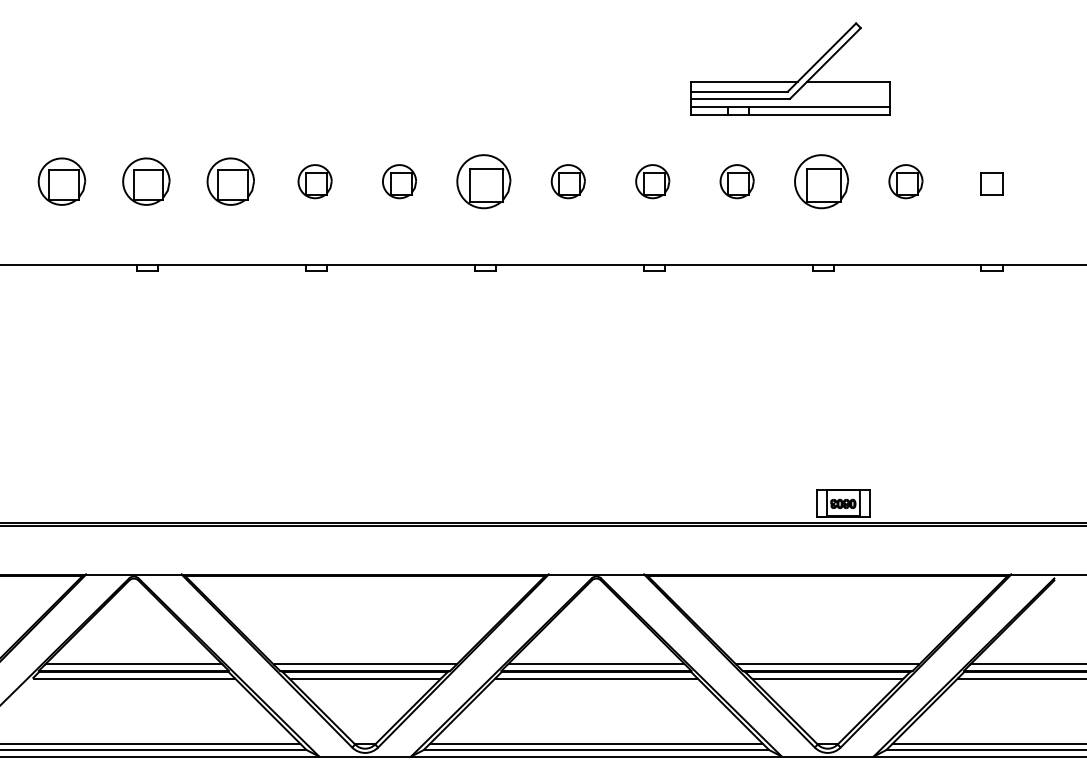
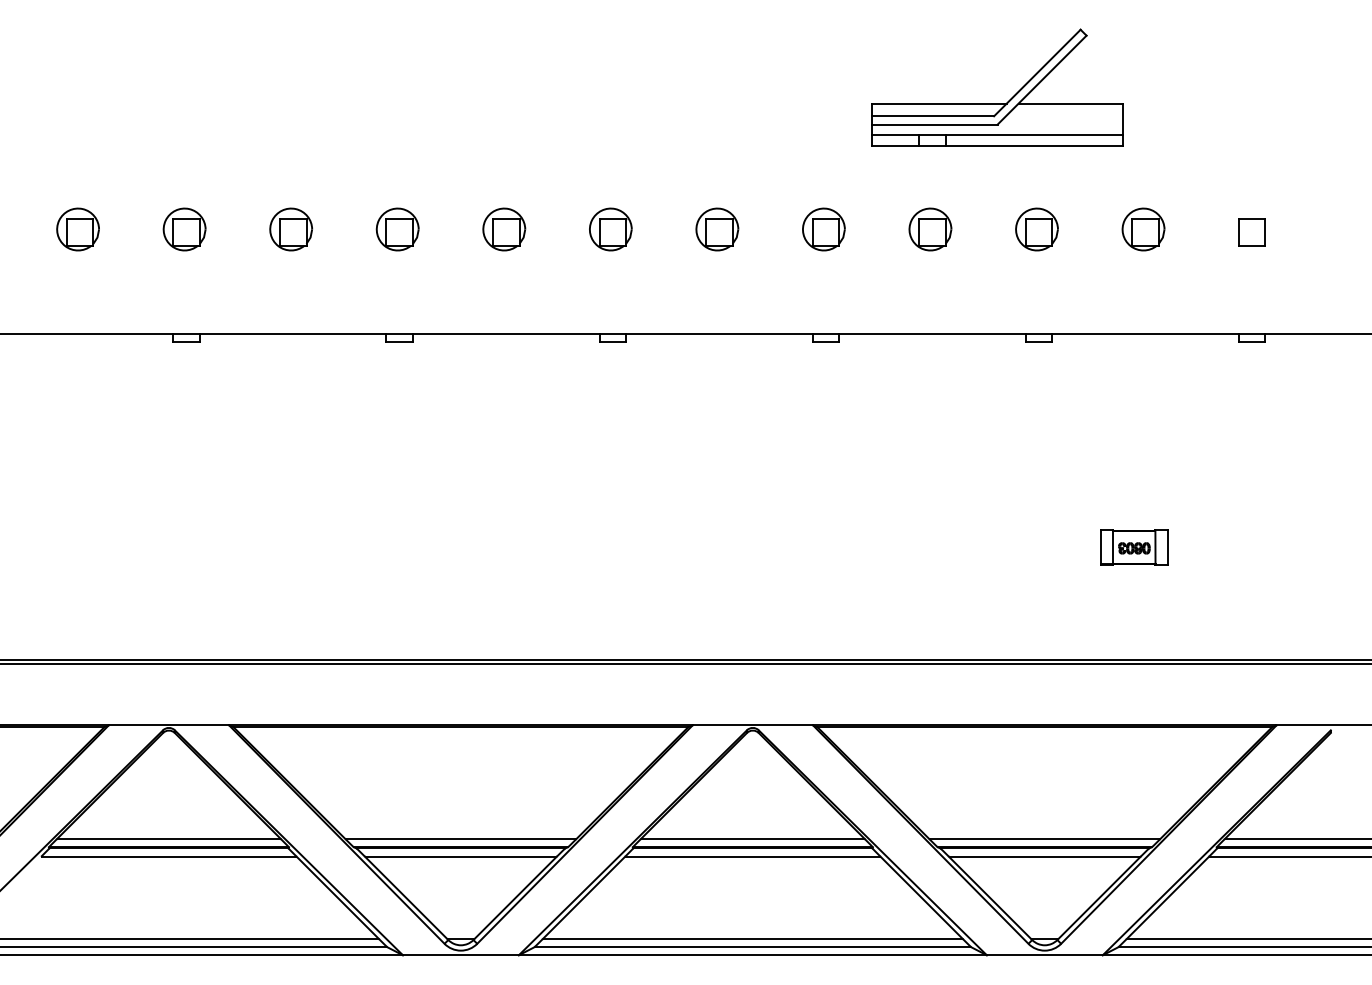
part: (61, 181) -> (77, 229), size x0.71
part: (146, 181) -> (184, 229), size x0.71
part: (230, 181) -> (290, 229), size x0.71
part: (483, 181) -> (610, 229), size x0.62
part: (821, 181) -> (1036, 229), size x0.62
part: (843, 503) -> (1134, 547), moved

